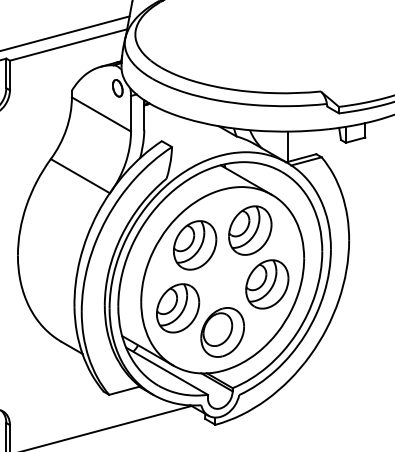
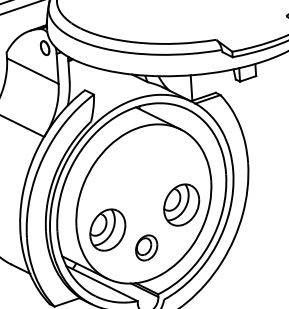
part: (250, 230) -> (164, 160), removed
part: (195, 245) -> (119, 176), removed
part: (222, 332) -> (146, 247), size x0.6

